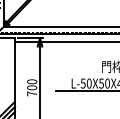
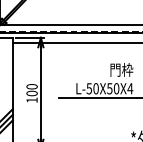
text: (31, 93) -> (31, 99), 700 -> 100

